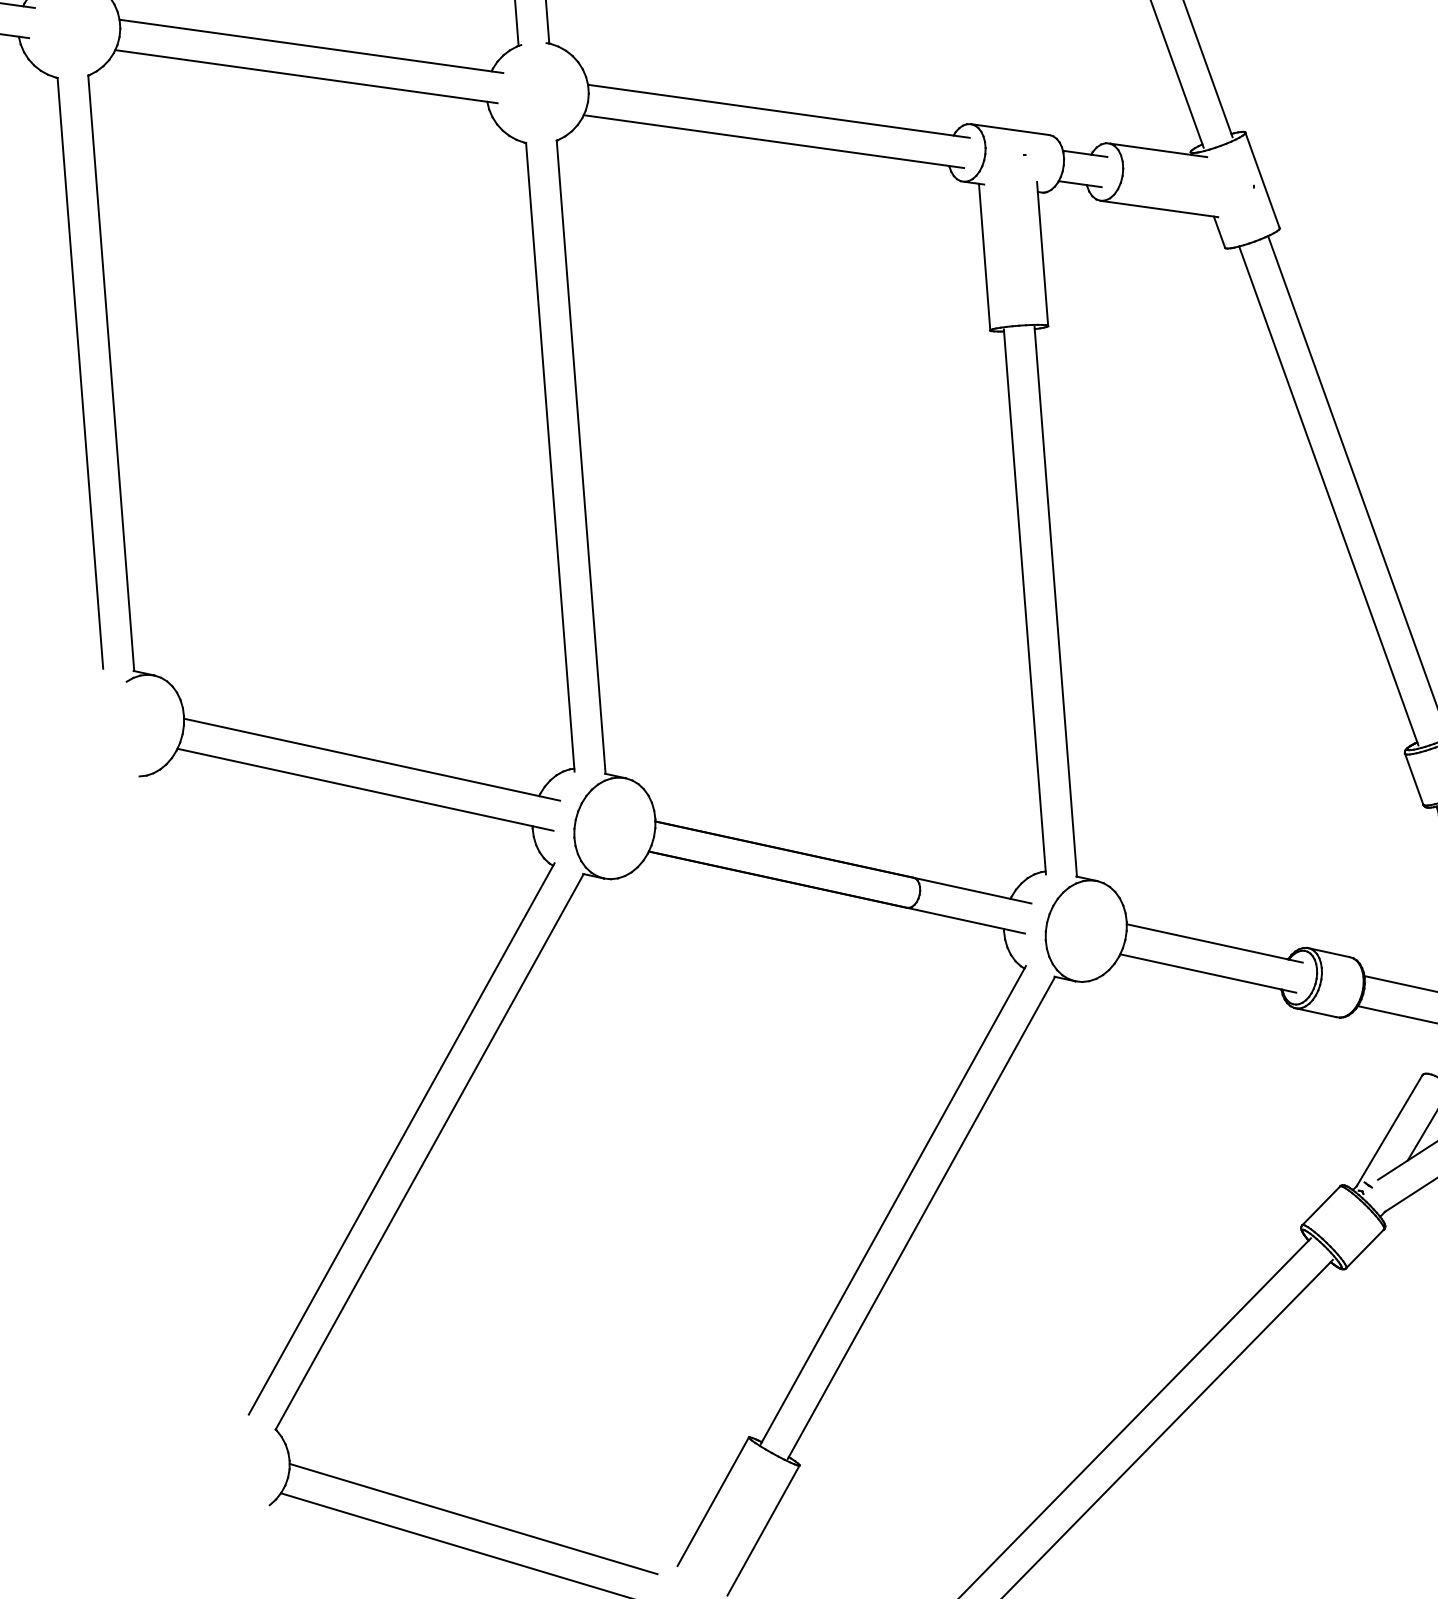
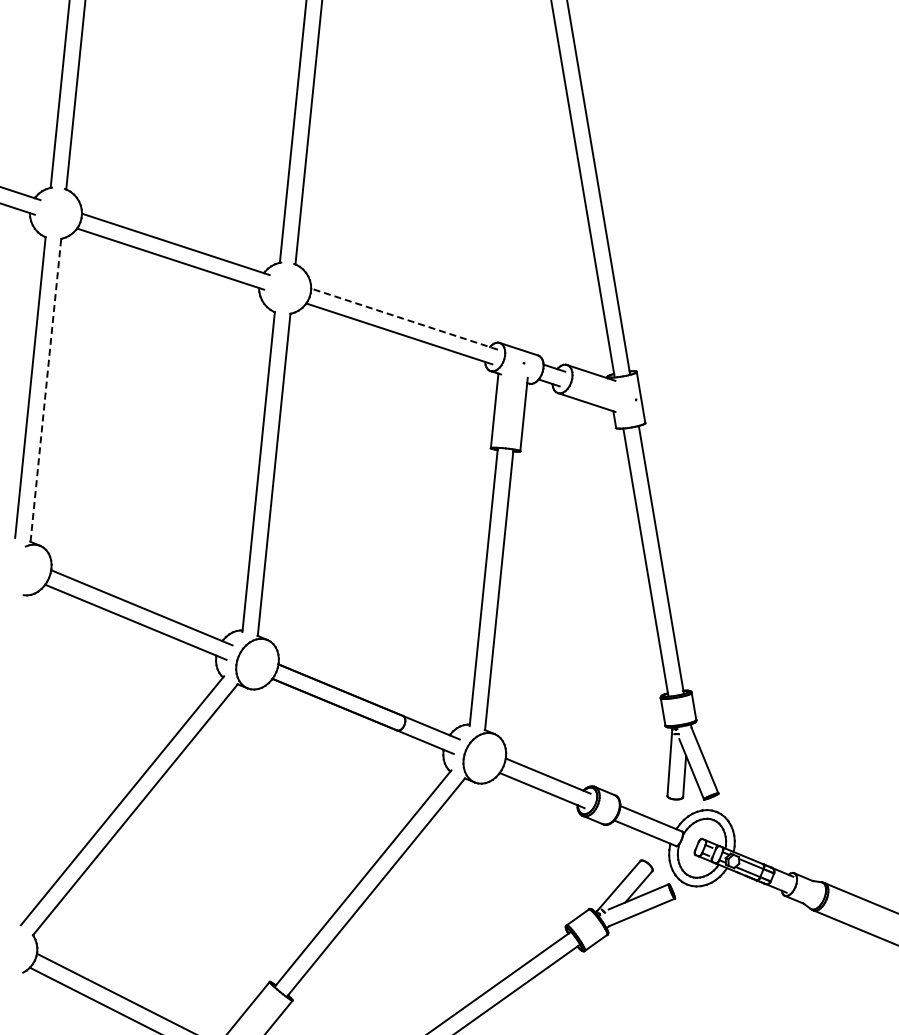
line: (778, 111) -> (404, 319), solid -> dashed
line: (110, 371) -> (45, 389), solid -> dashed

